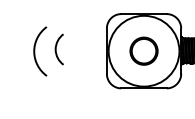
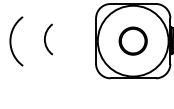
arc: (35, 51) -> (11, 41), moved

